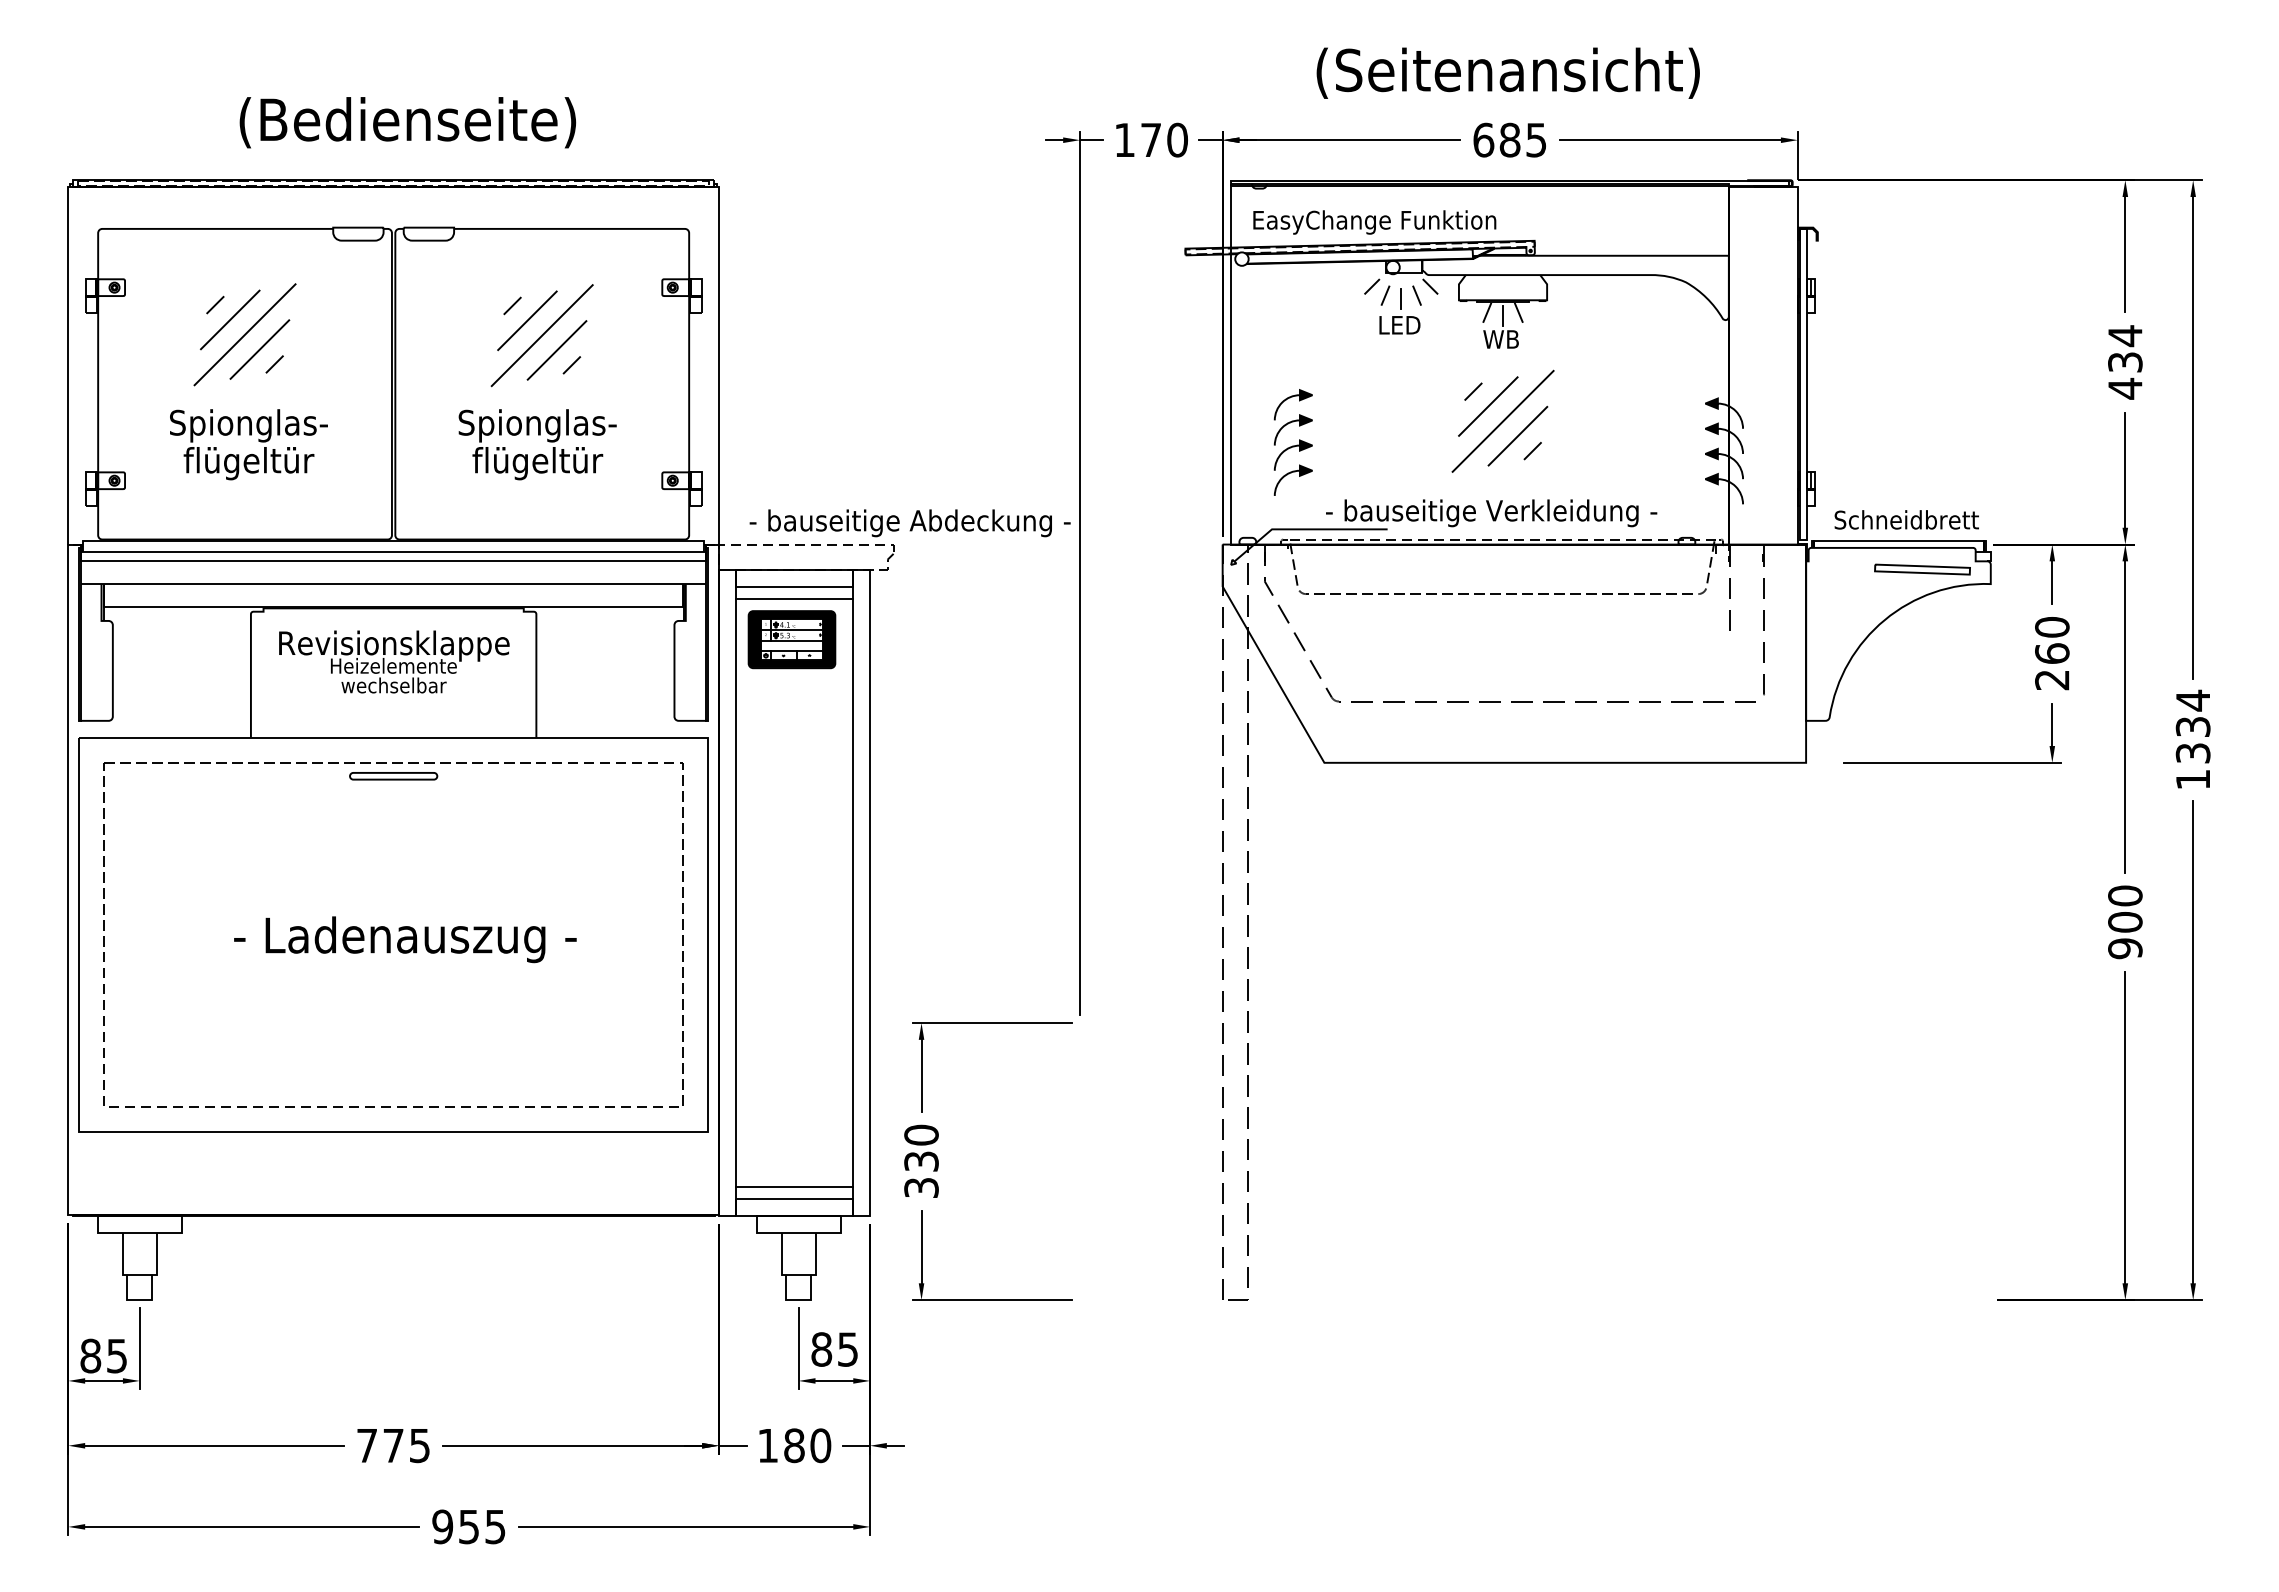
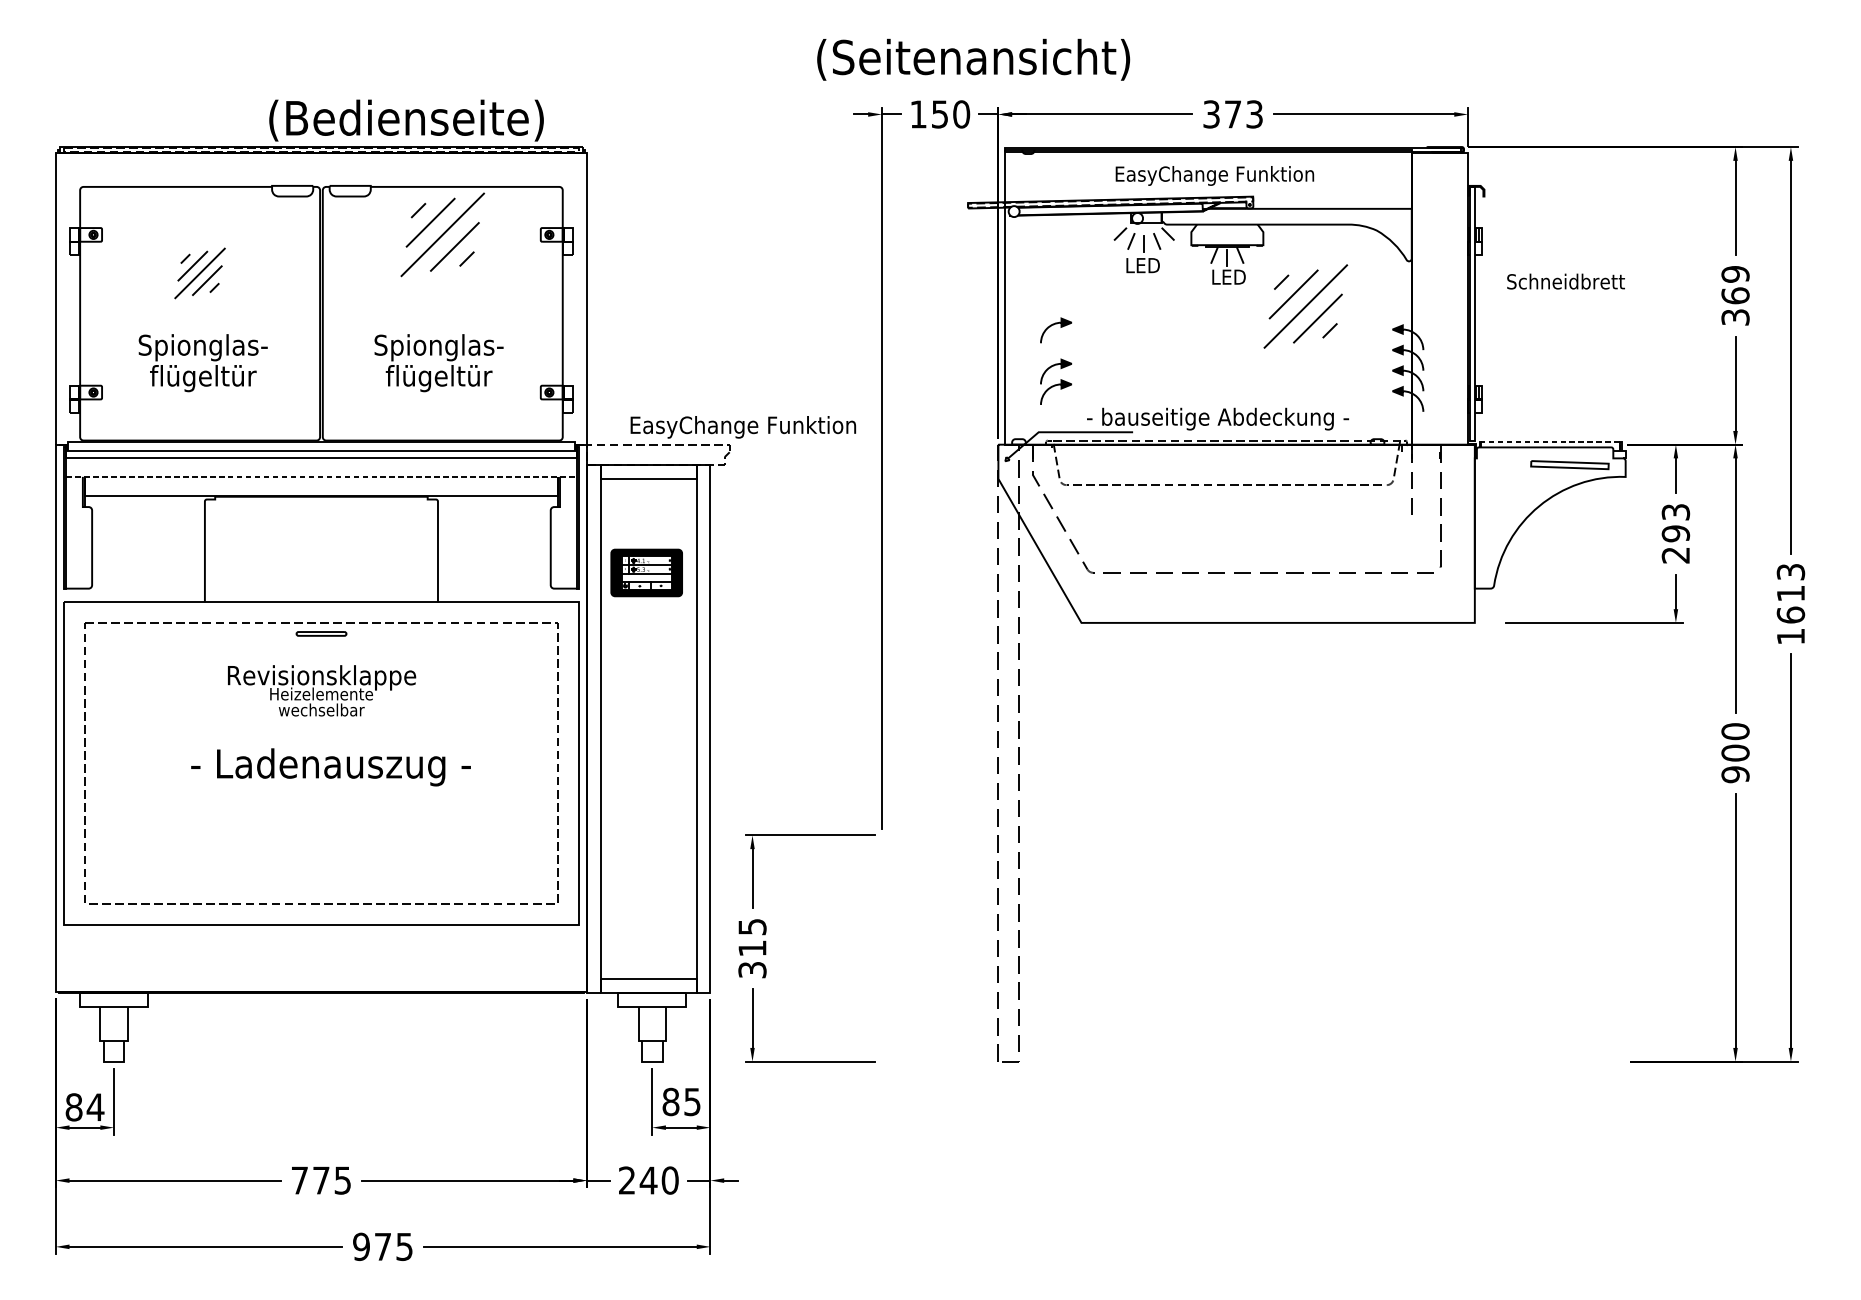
text: (1507, 72) -> (972, 59), moved
text: (407, 122) -> (406, 120), moved
text: (1509, 139) -> (1232, 113), 685 -> 373
text: (1150, 140) -> (939, 114), 170 -> 150
text: (1374, 222) -> (1214, 175), moved
part: (244, 334) -> (199, 273), size x0.6
part: (541, 335) -> (442, 234), moved
text: (1504, 339) -> (1228, 277), WB -> LED
text: (2125, 362) -> (1735, 296), 434 -> 369
part: (1502, 420) -> (1305, 305), moved
part: (1290, 423) -> (1053, 345), removed
text: (1491, 513) -> (1217, 419), - bauseitige Verkleidung - -> - bauseitige Abdeckung -
text: (1906, 519) -> (1565, 281), moved
text: (909, 523) -> (742, 427), - bauseitige Abdeckung - -> EasyChange Funktion
line: (1900, 541) -> (1551, 442), solid -> dashed
line: (393, 584) -> (321, 477), solid -> dashed
line: (794, 599) -> (648, 489), removed
part: (791, 639) -> (646, 572), moved
text: (2052, 640) -> (1676, 523), 260 -> 293
text: (394, 661) -> (322, 690), moved
text: (2192, 726) -> (1790, 593), 1334 -> 1613
part: (393, 776) -> (321, 634), size x0.7
text: (921, 1147) -> (752, 937), 330 -> 315
line: (794, 1186) -> (648, 968), removed
text: (116, 1356) -> (95, 1107), 85 -> 84
text: (781, 1445) -> (638, 1180), 180 -> 240
text: (468, 1527) -> (382, 1247), 955 -> 975

